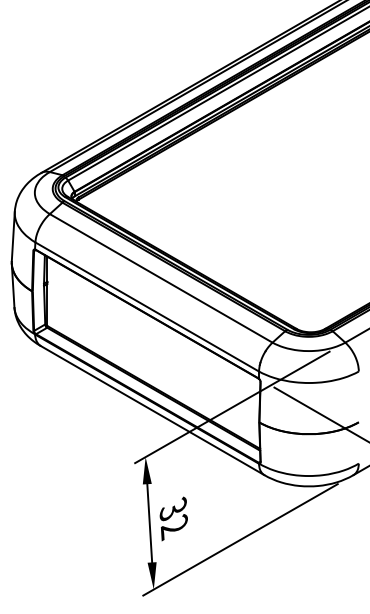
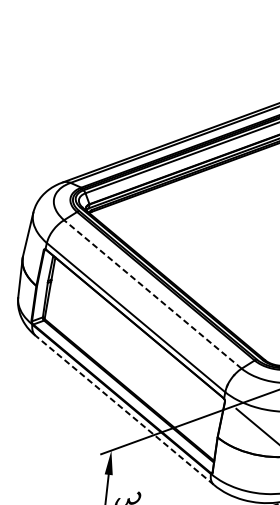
line: (161, 278) -> (153, 294), solid -> dashed
line: (152, 410) -> (124, 410), solid -> dashed

